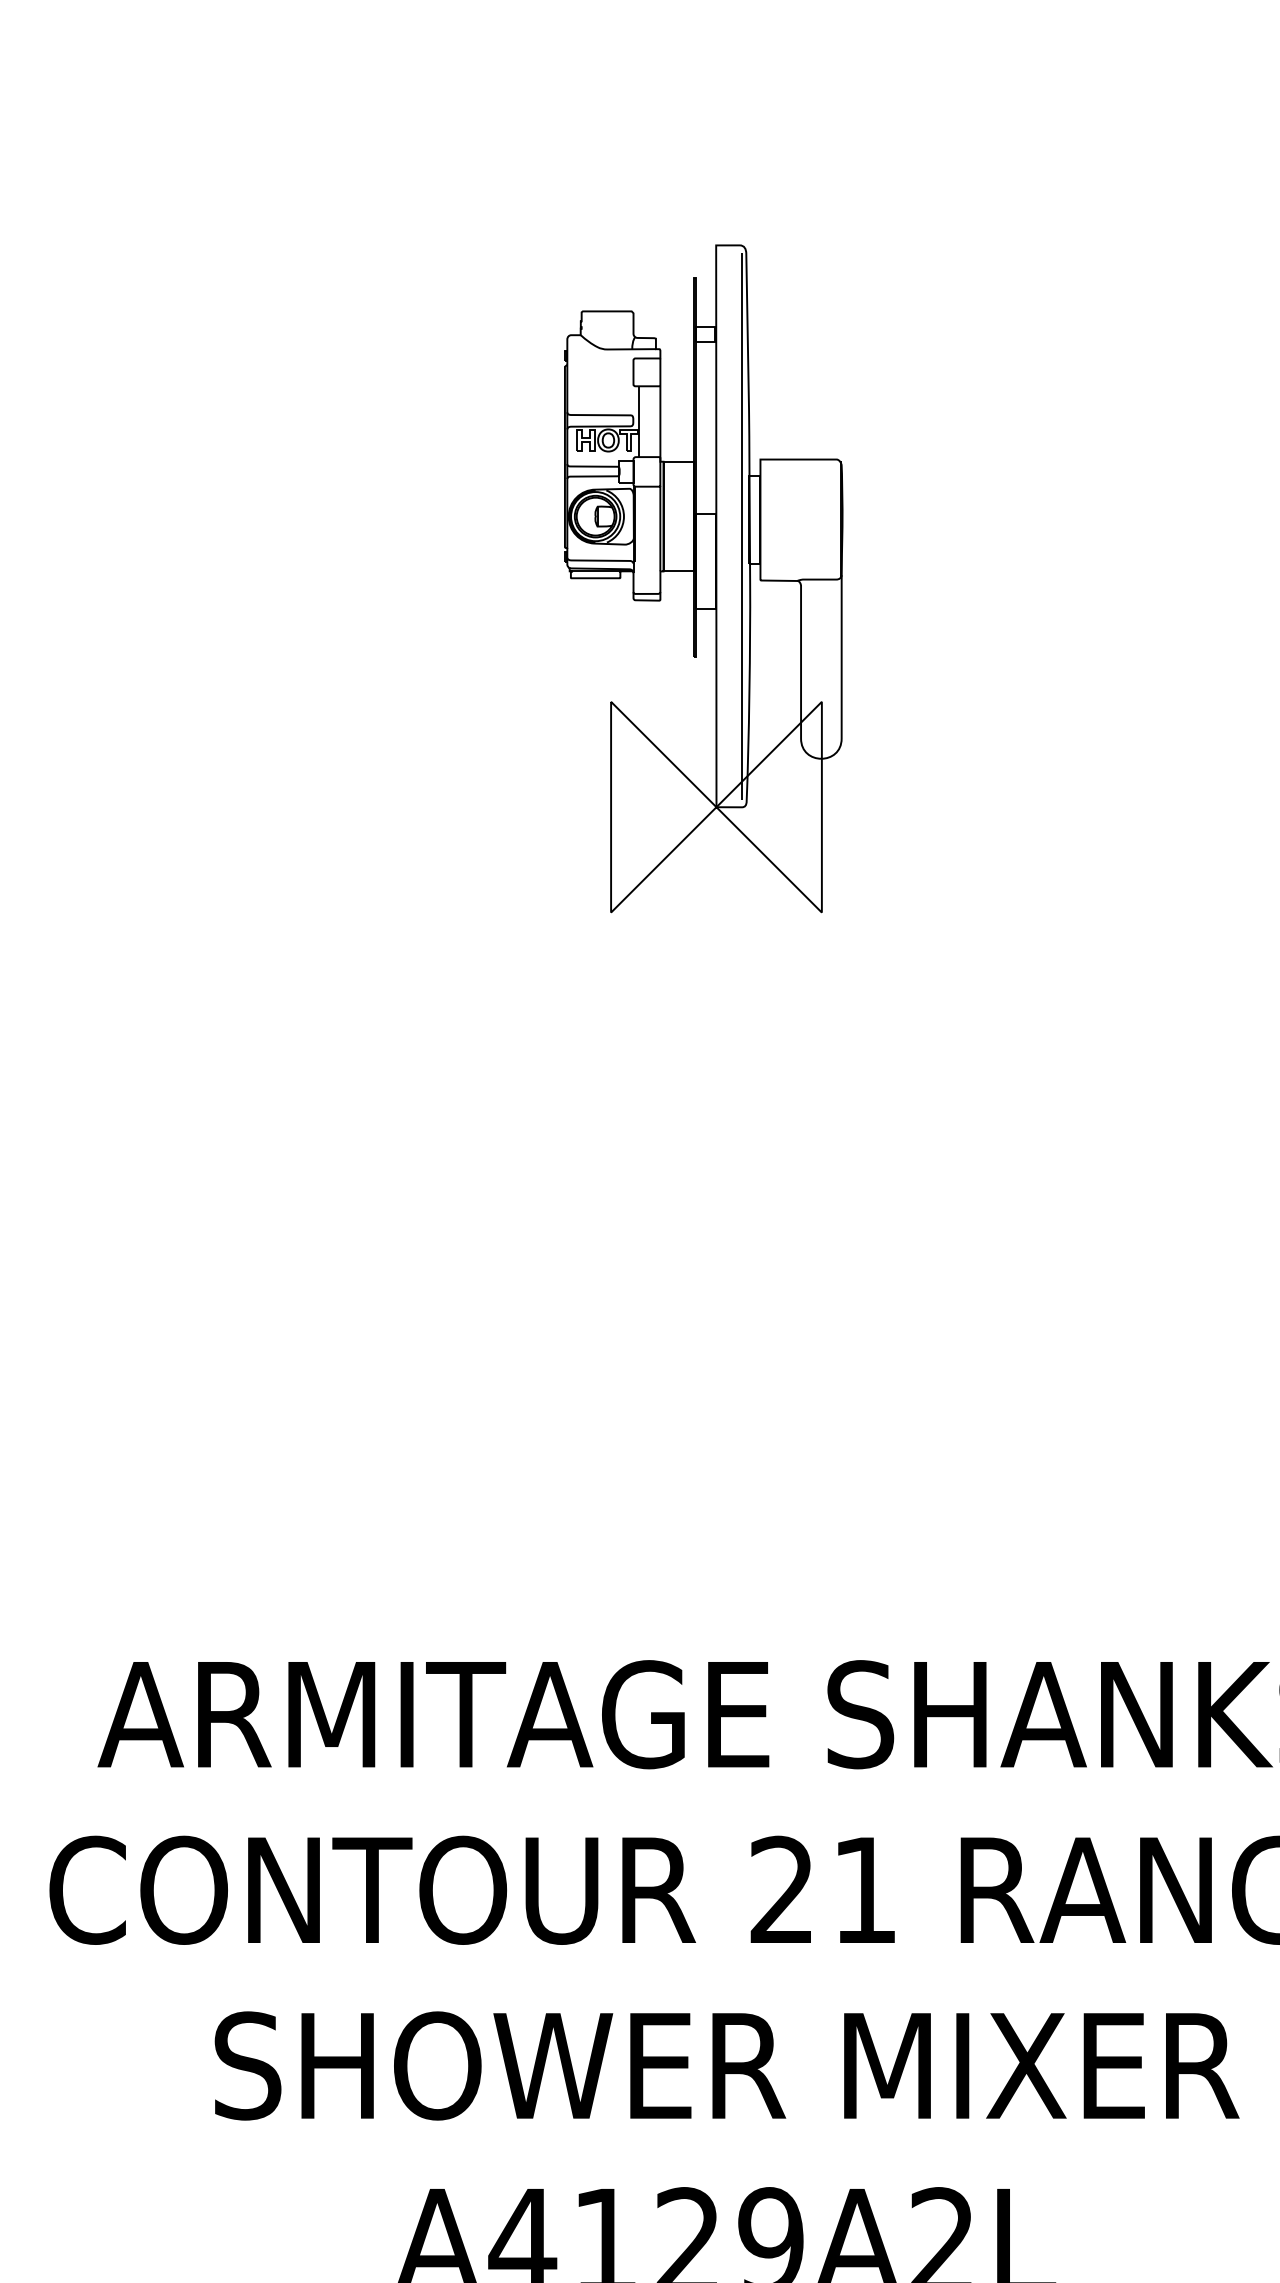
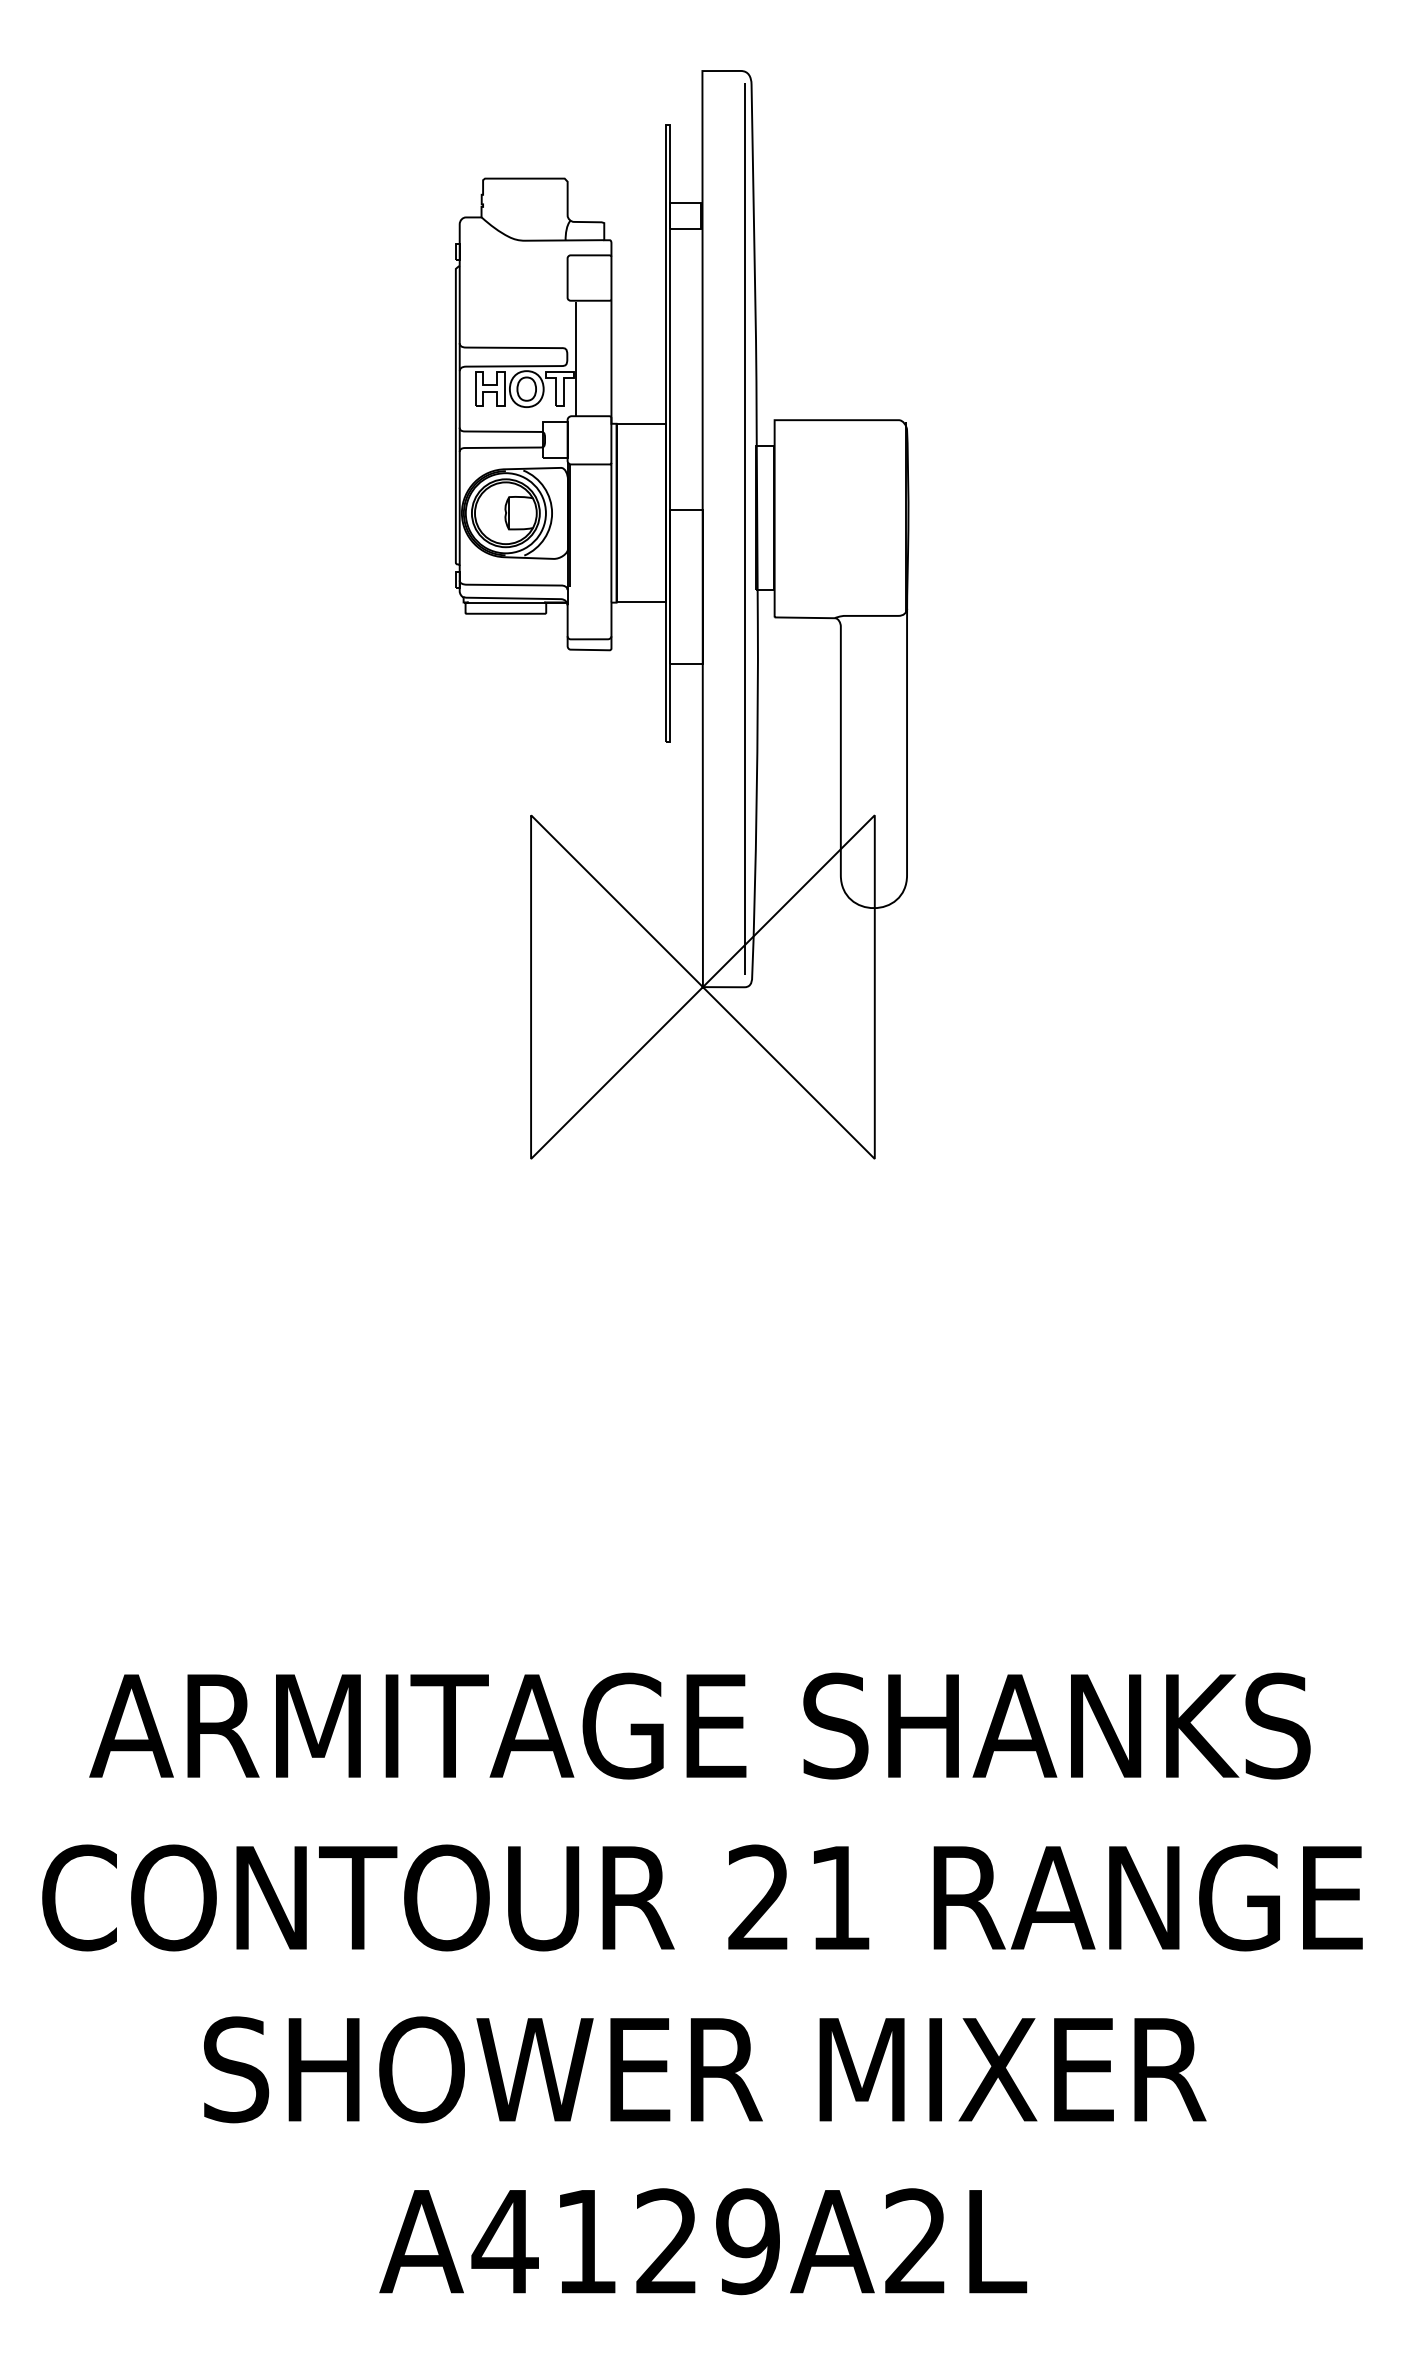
part: (703, 578) -> (682, 614), size x1.67

